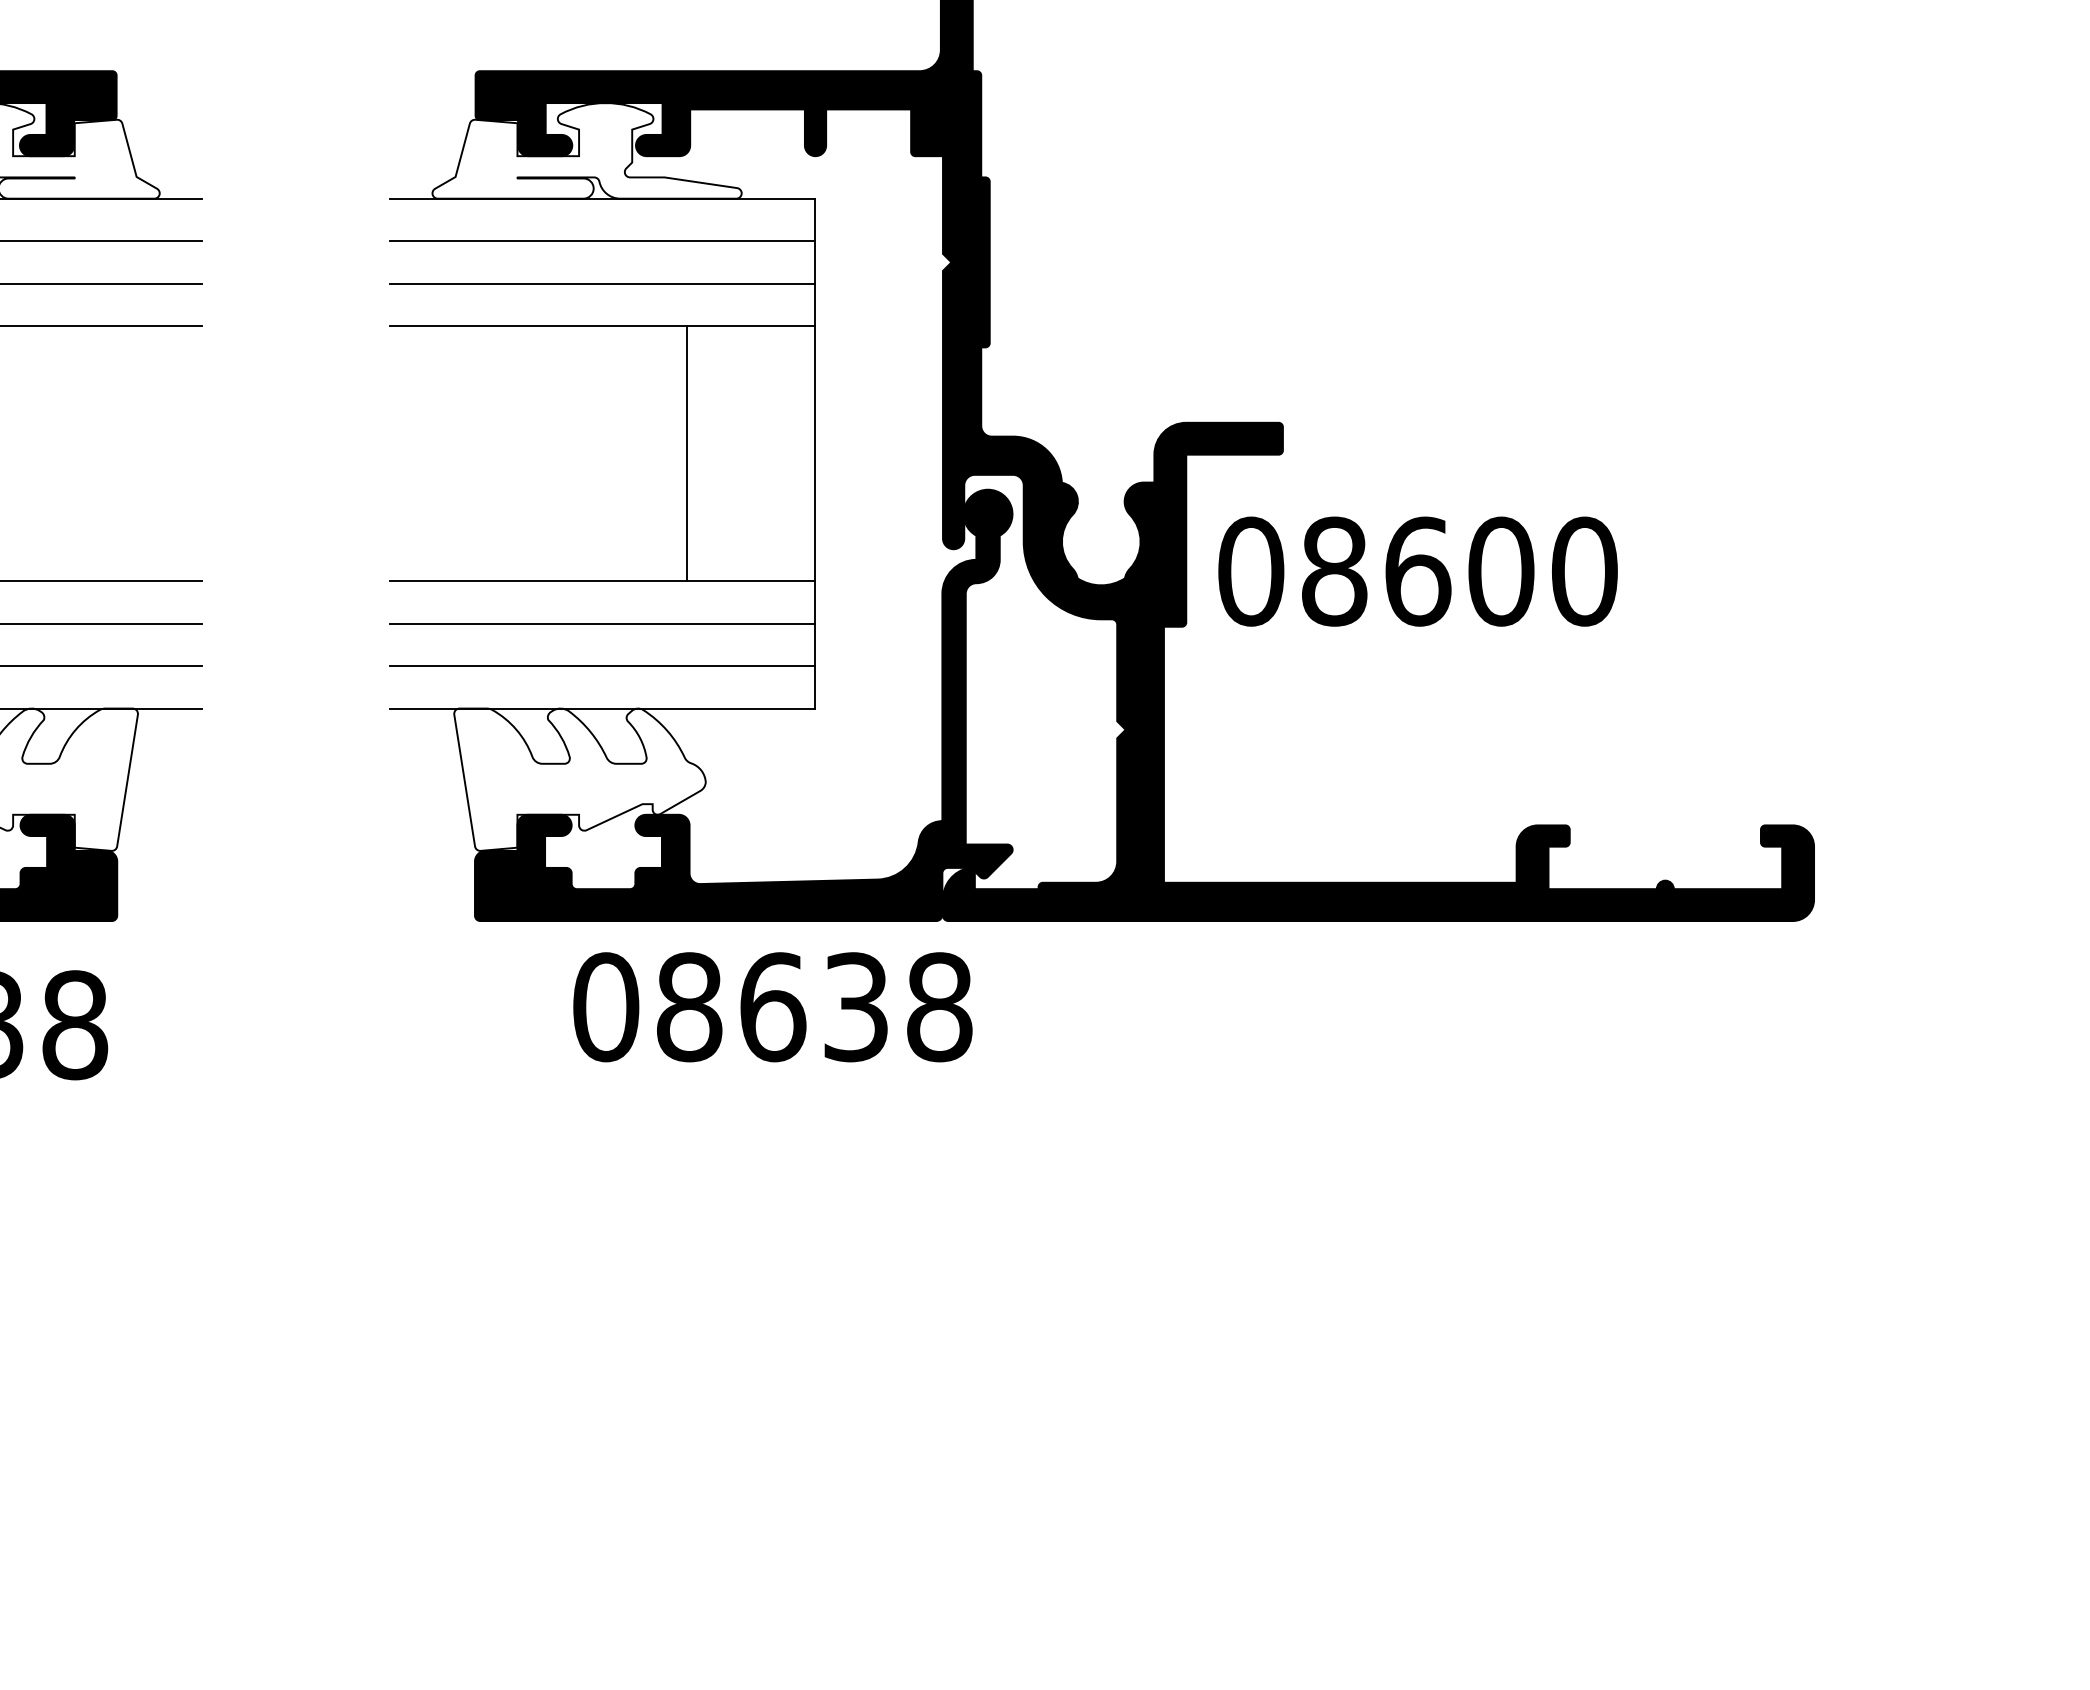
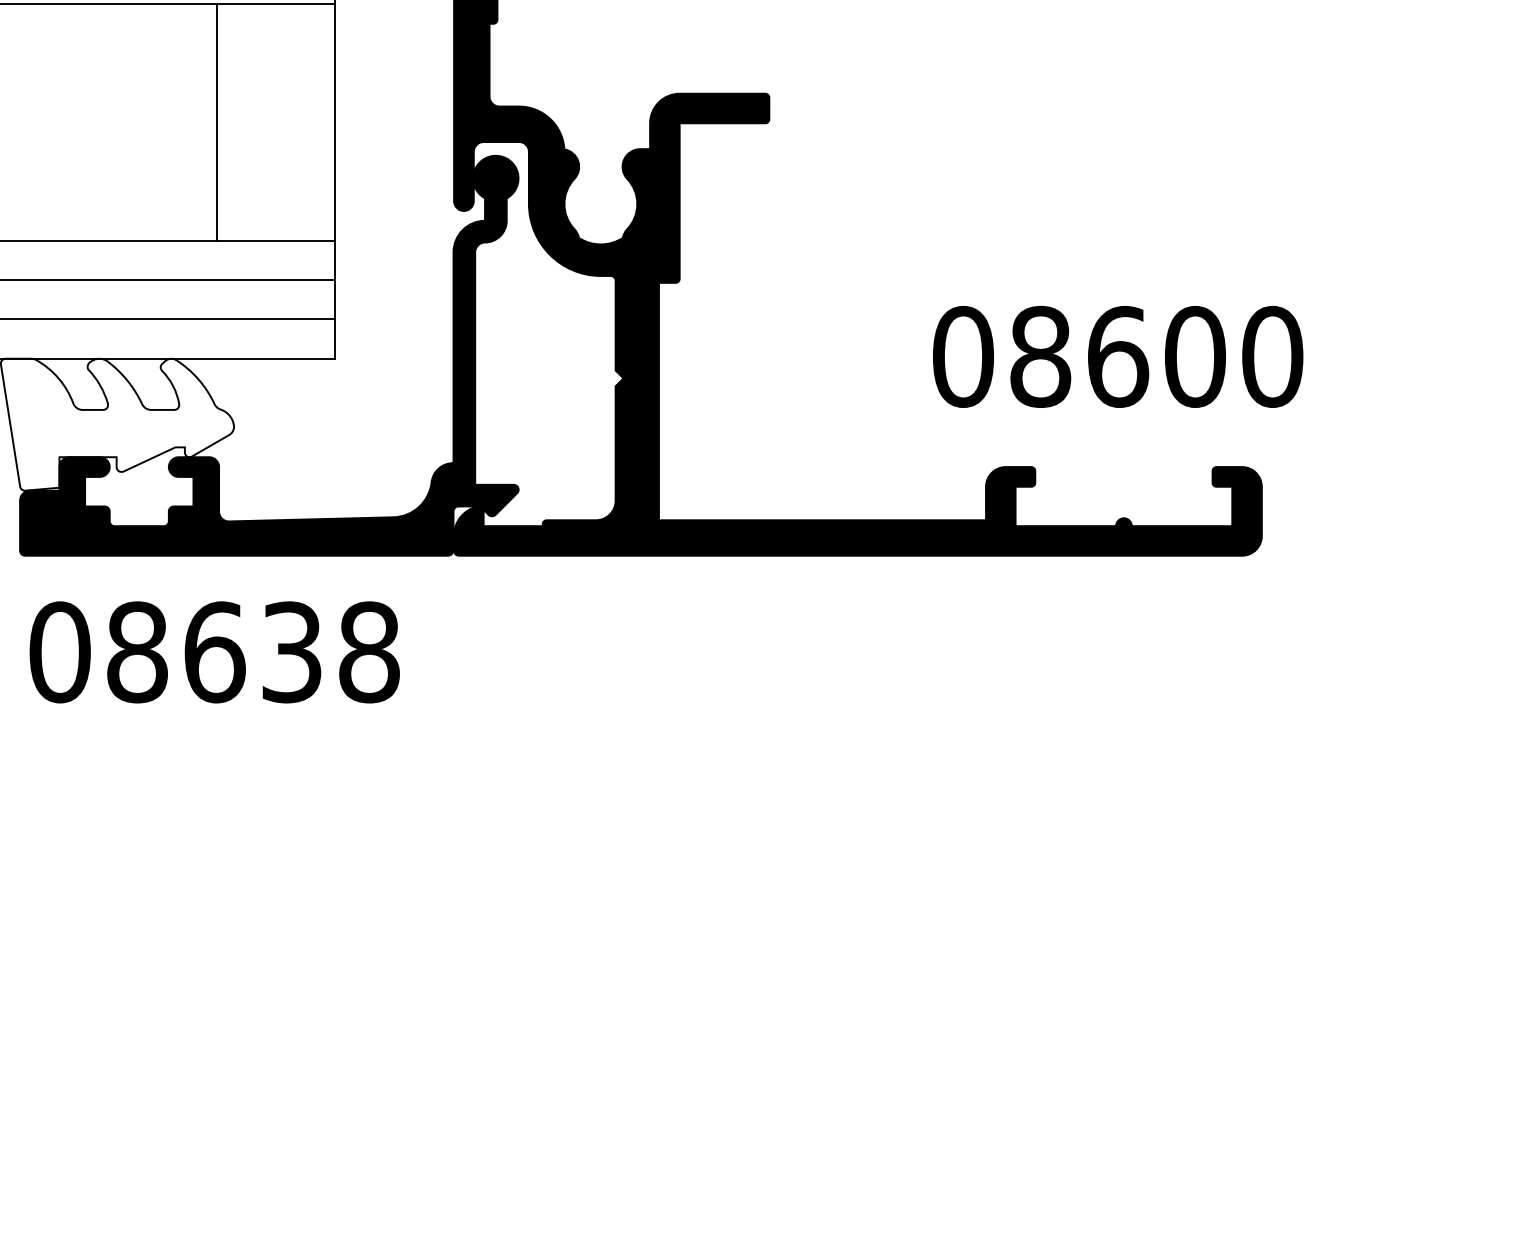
text: (1417, 571) -> (1117, 356), moved
text: (772, 1007) -> (214, 652), moved

